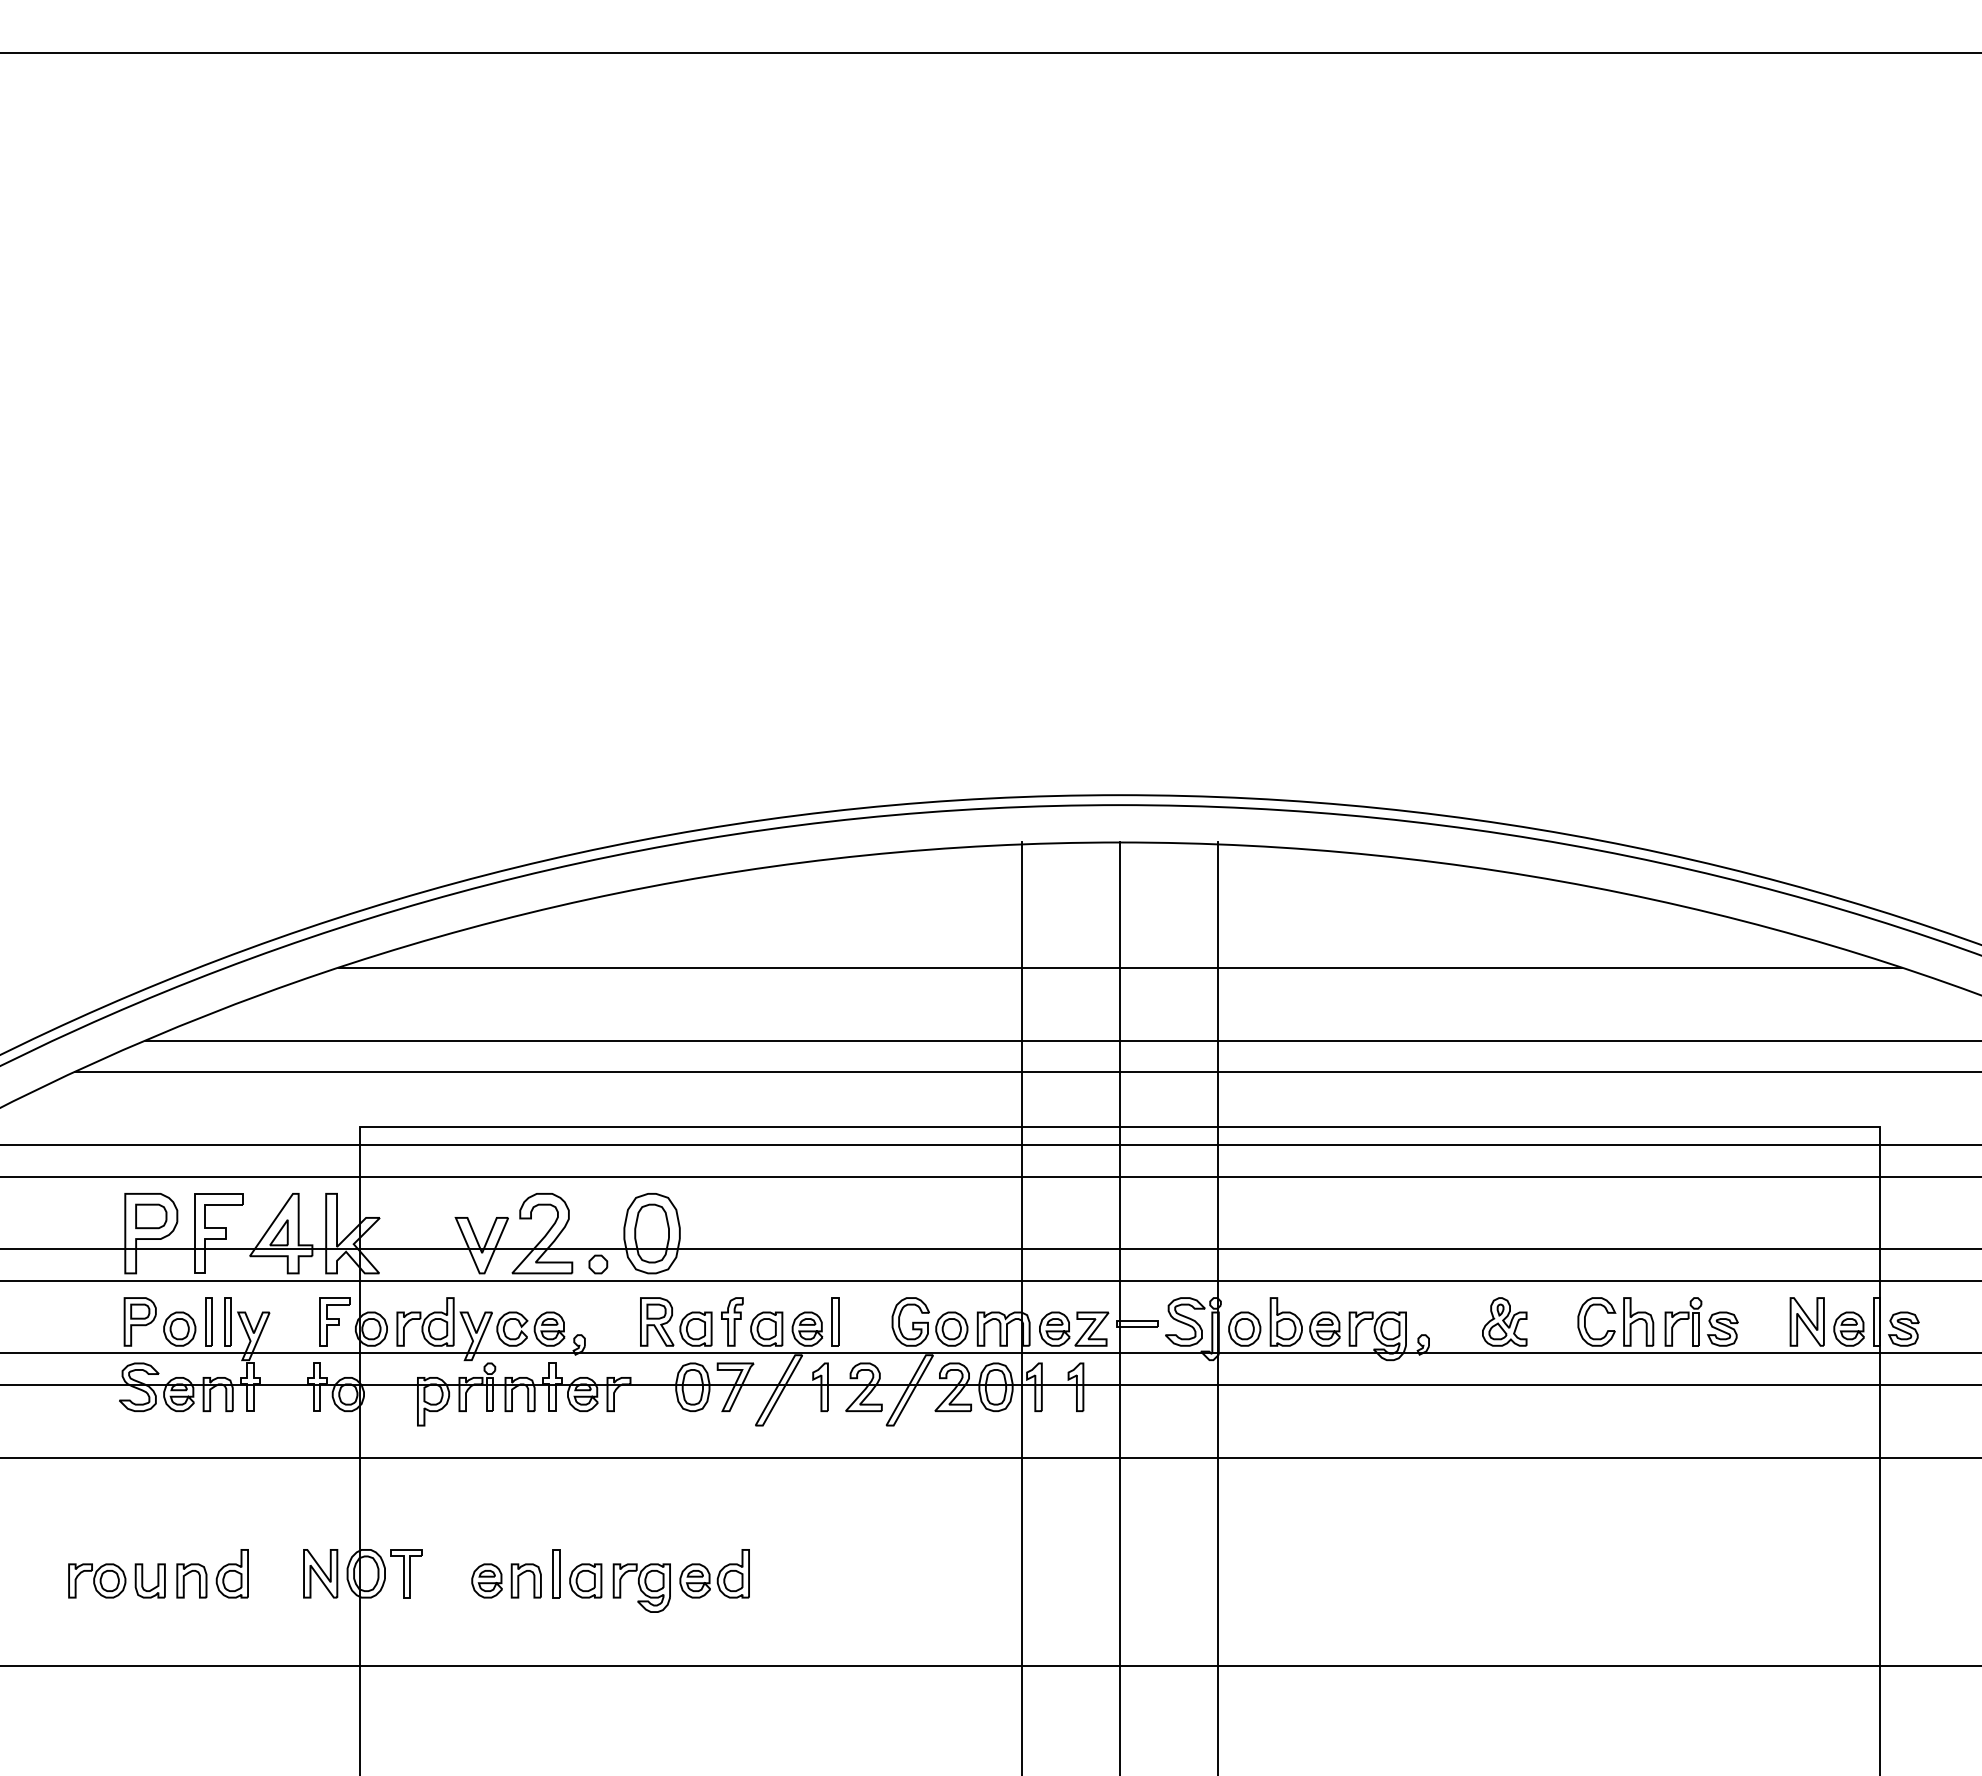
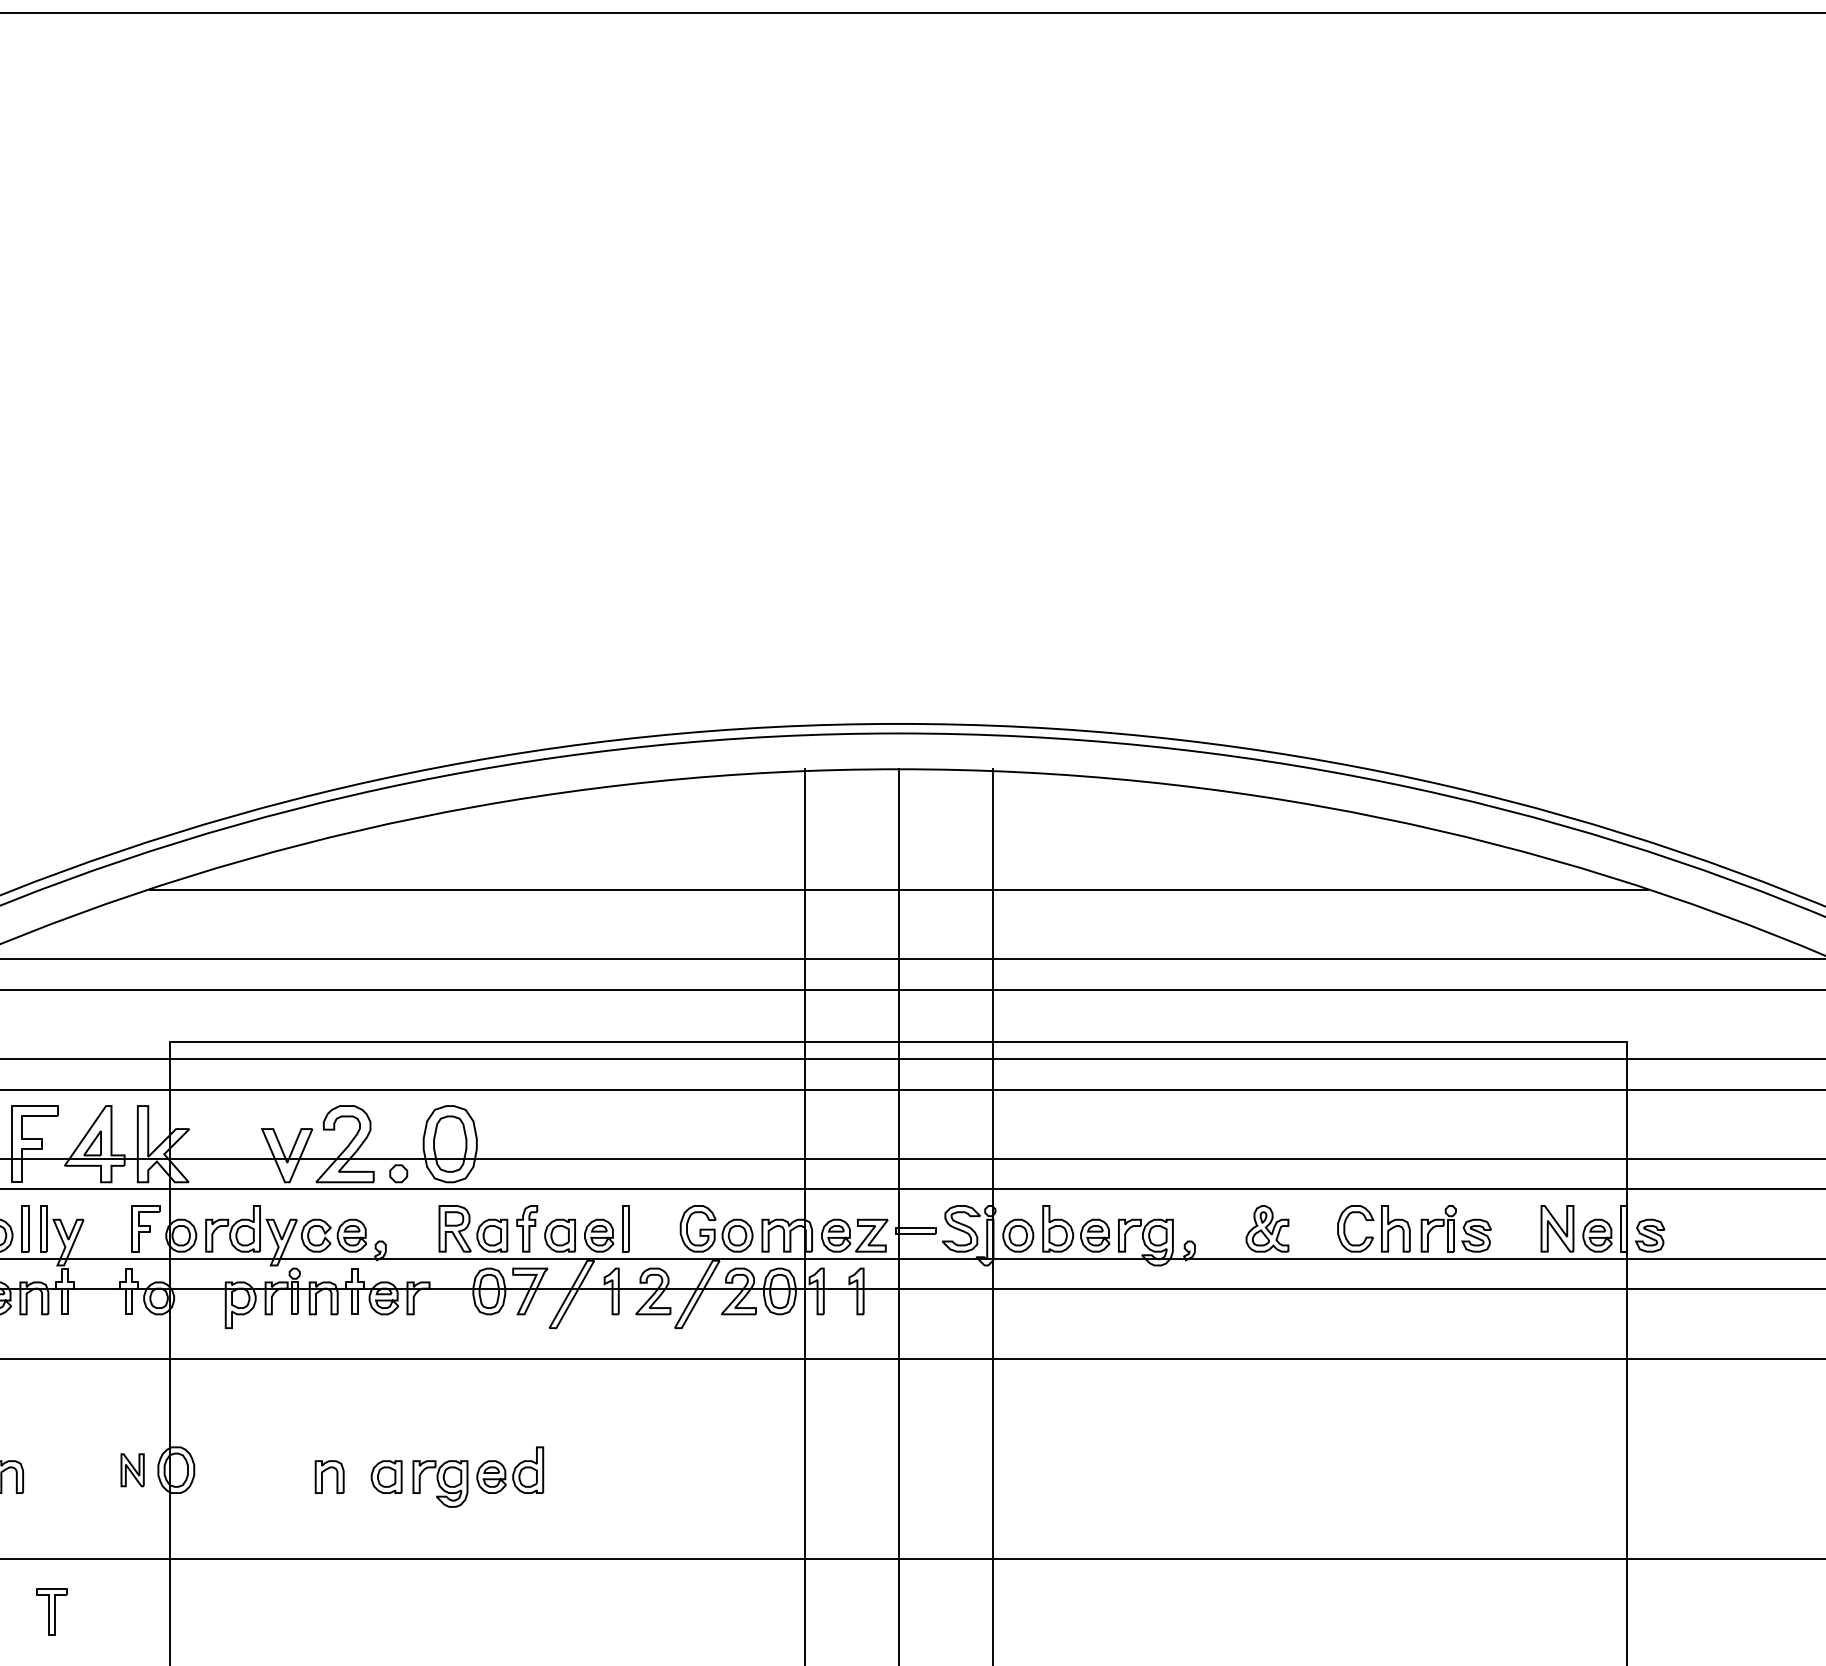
part: (231, 1573) -> (47, 1469), removed
part: (320, 1573) -> (132, 1469), size x0.7
part: (406, 1573) -> (51, 1611), moved
part: (556, 1573) -> (358, 1469), removed
part: (486, 1580) -> (291, 1476), removed

